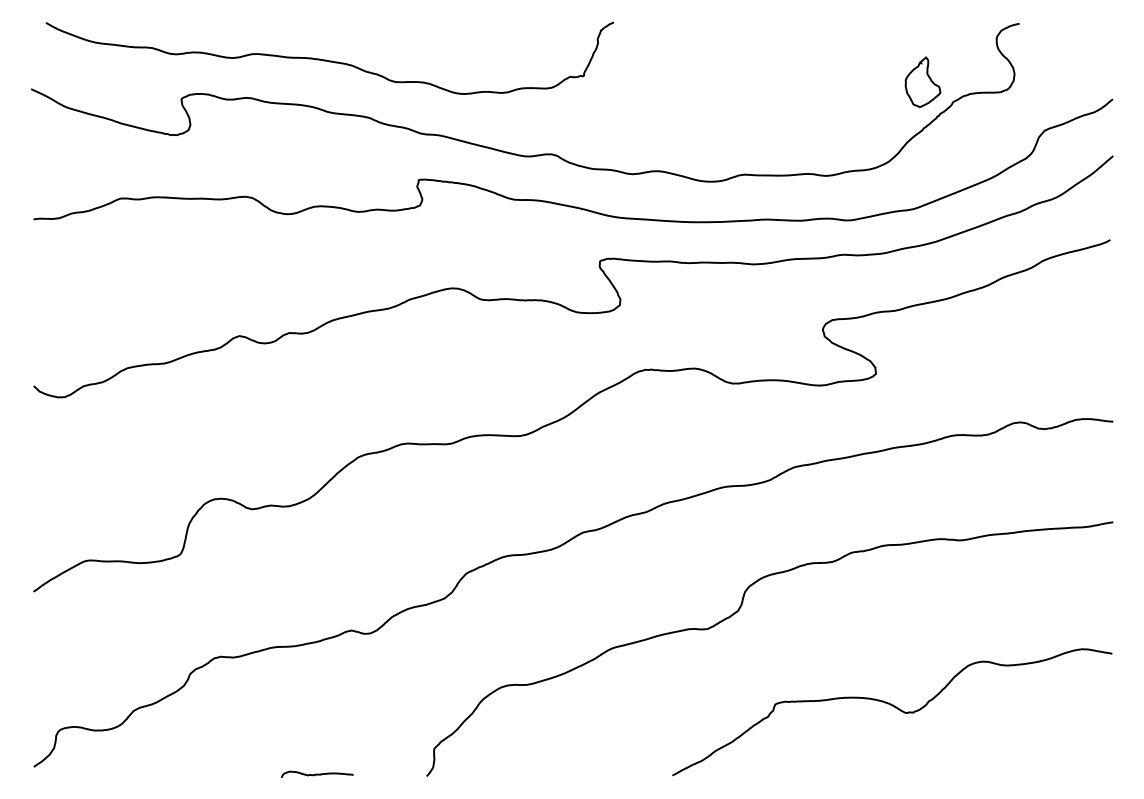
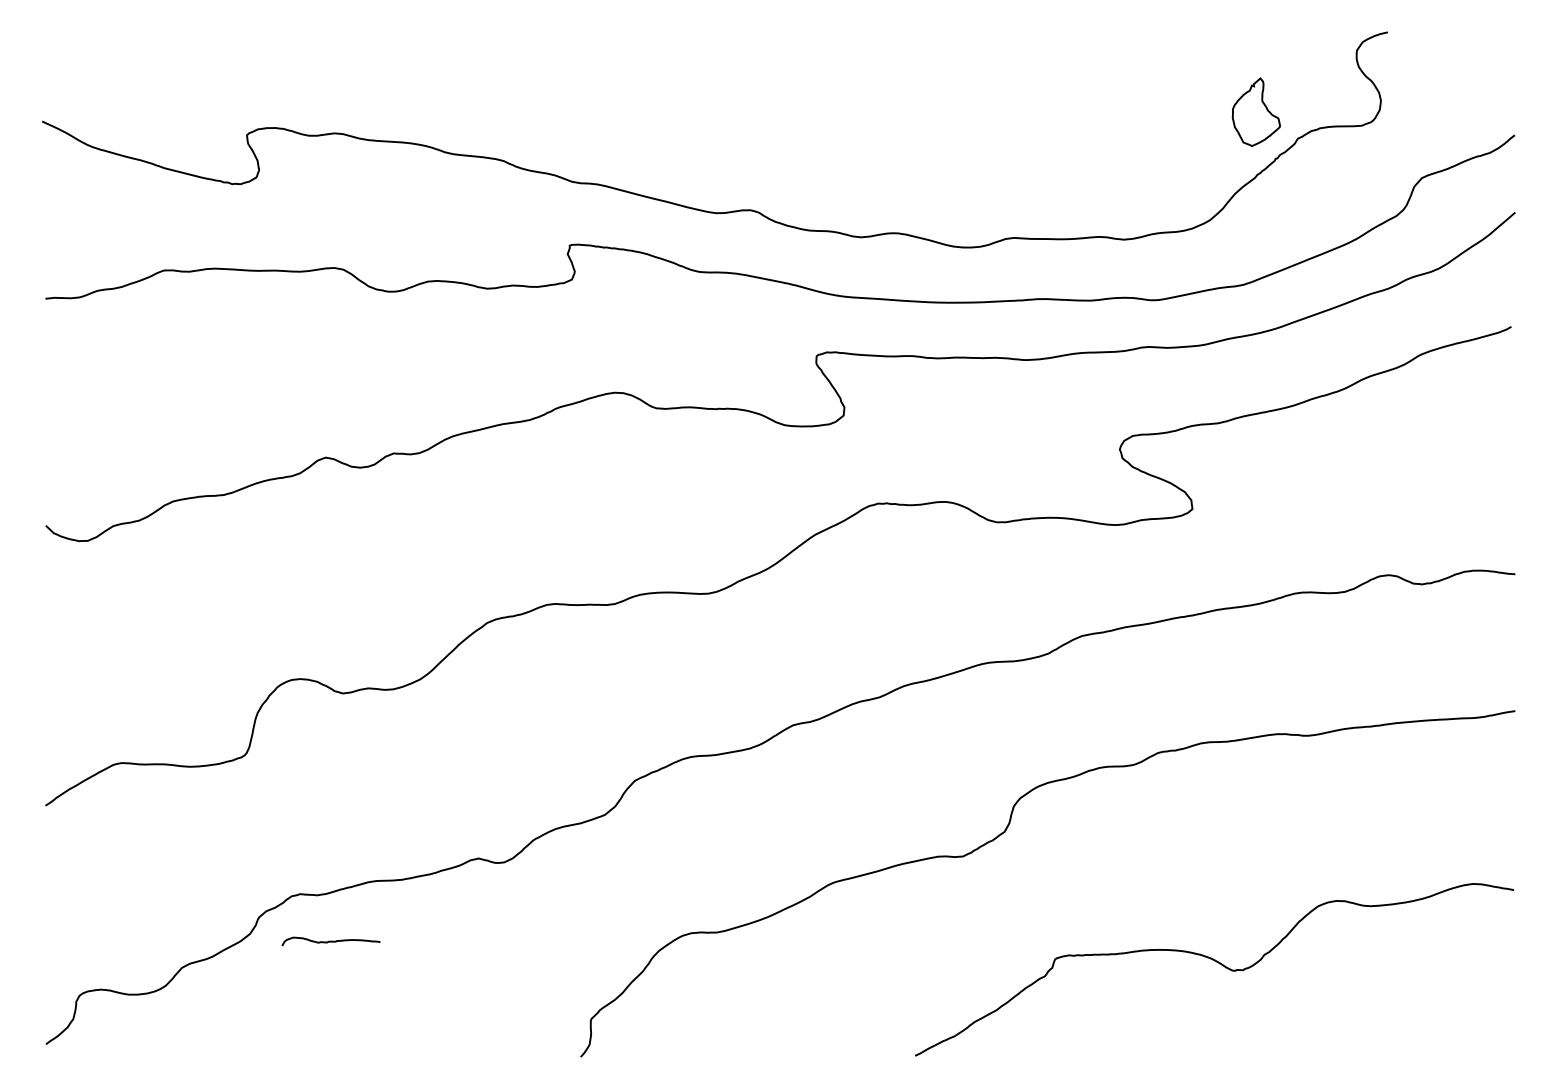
curve: (329, 60) -> (448, 82), removed
curve: (316, 773) -> (329, 940), moved

